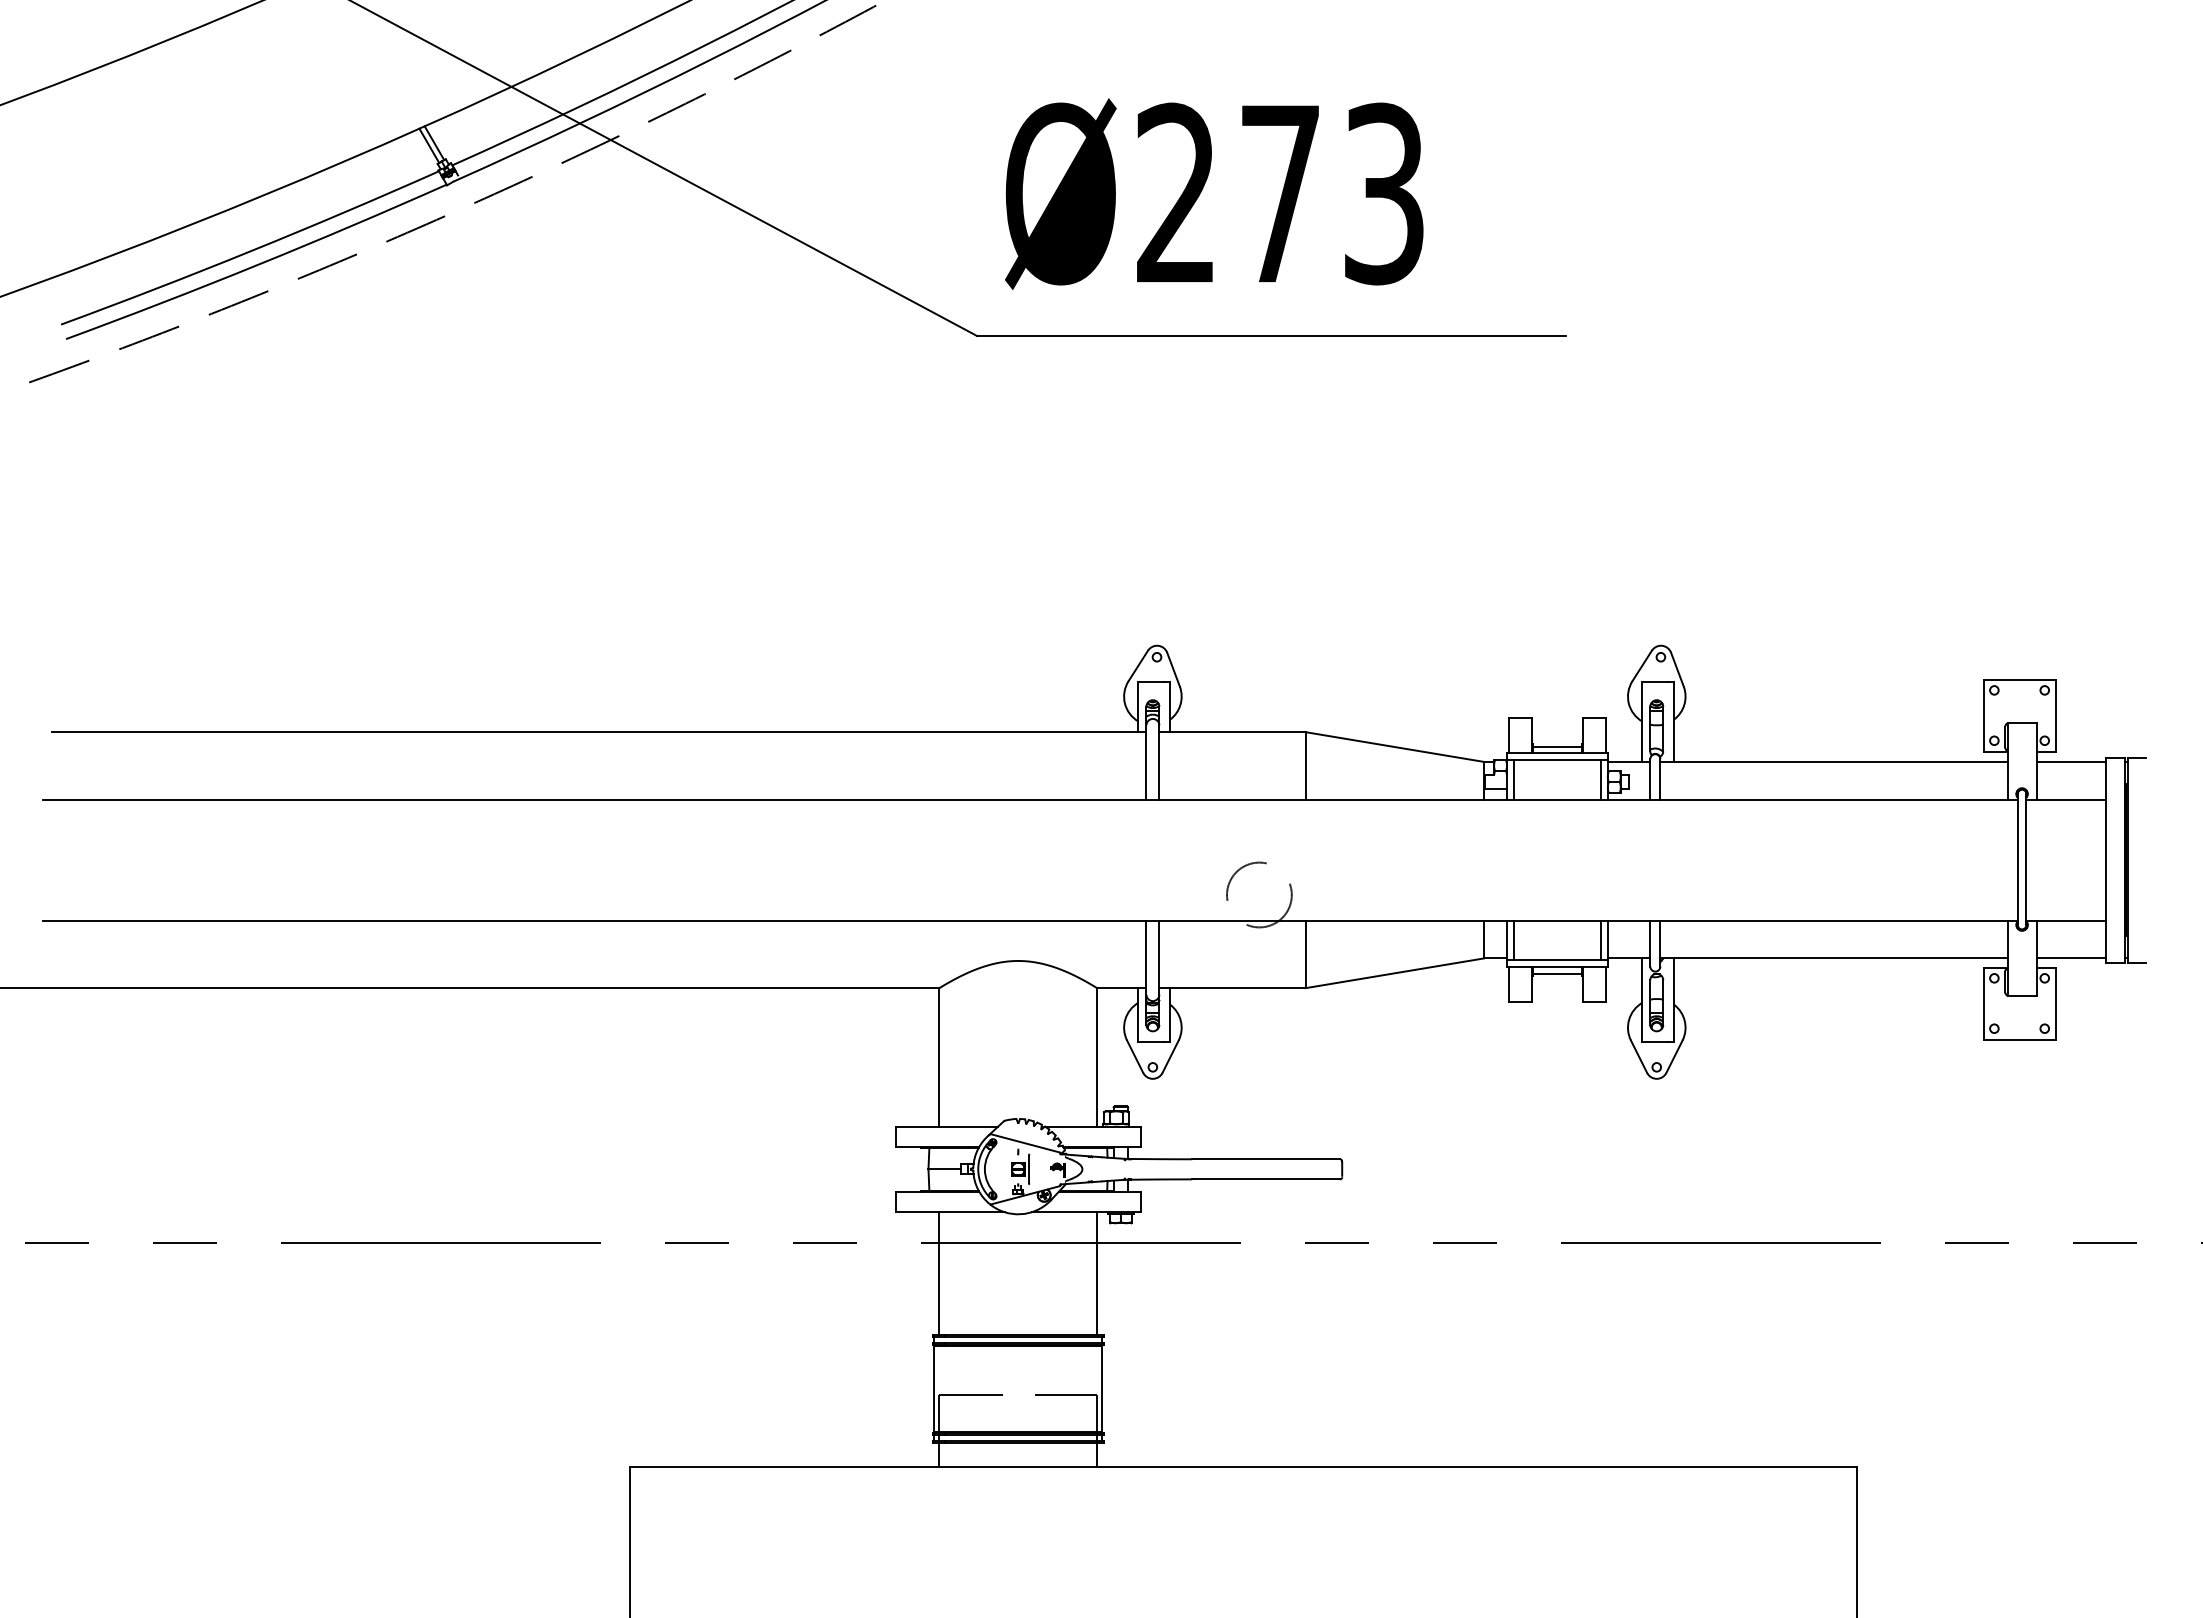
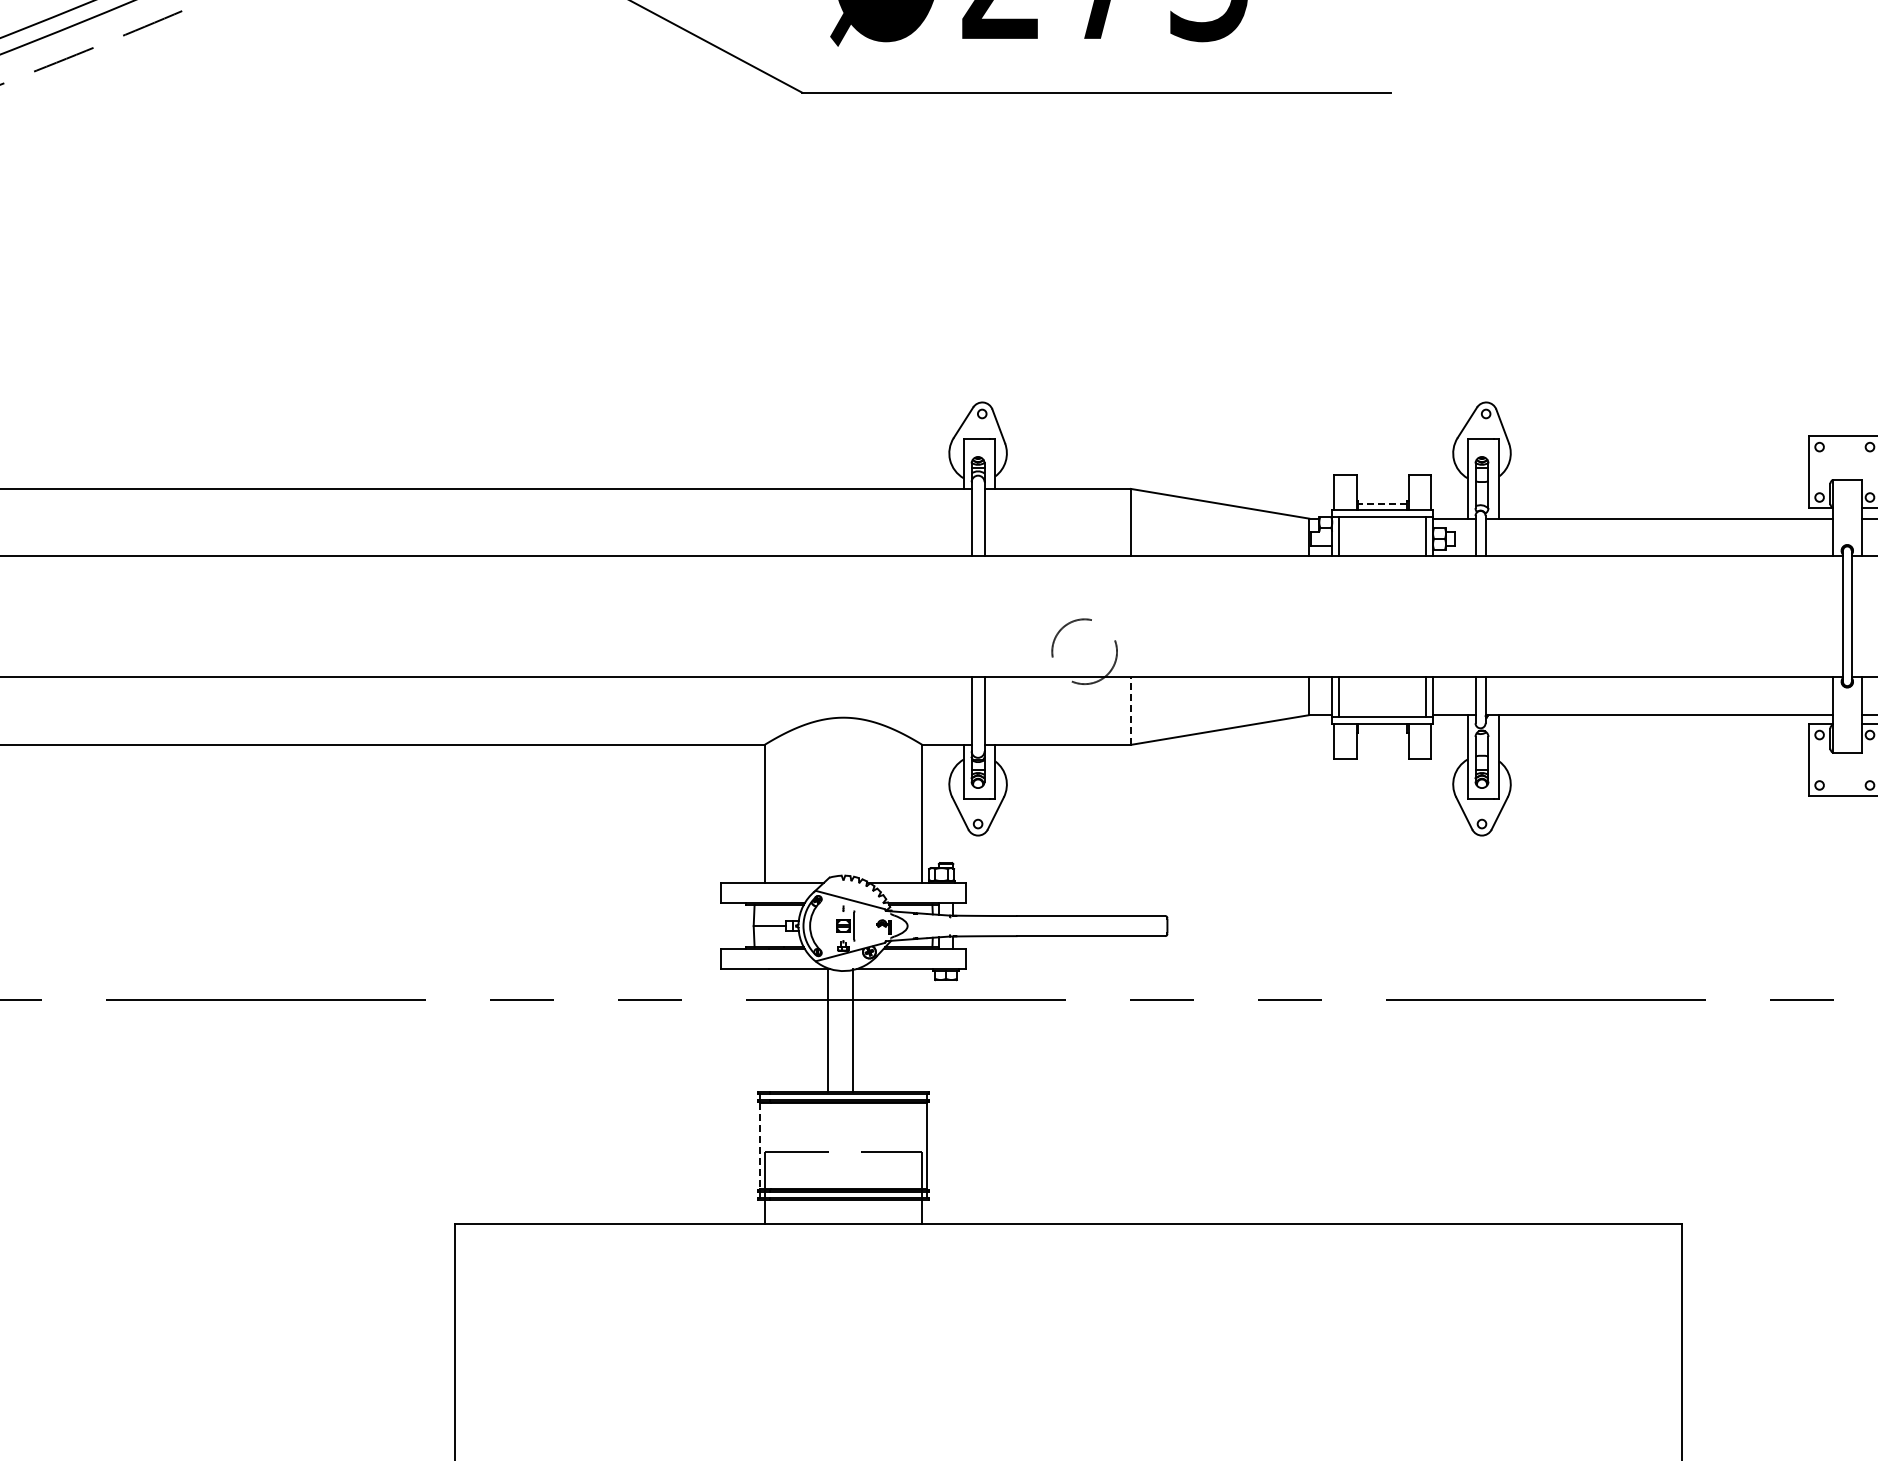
line: (1556, 746) -> (1381, 503), solid -> dashed
line: (1305, 954) -> (1130, 711), solid -> dashed
line: (1556, 973) -> (1381, 730), removed
line: (939, 1273) -> (827, 1030), moved
line: (1097, 1273) -> (853, 1030), moved
line: (934, 1389) -> (759, 1146), solid -> dashed

